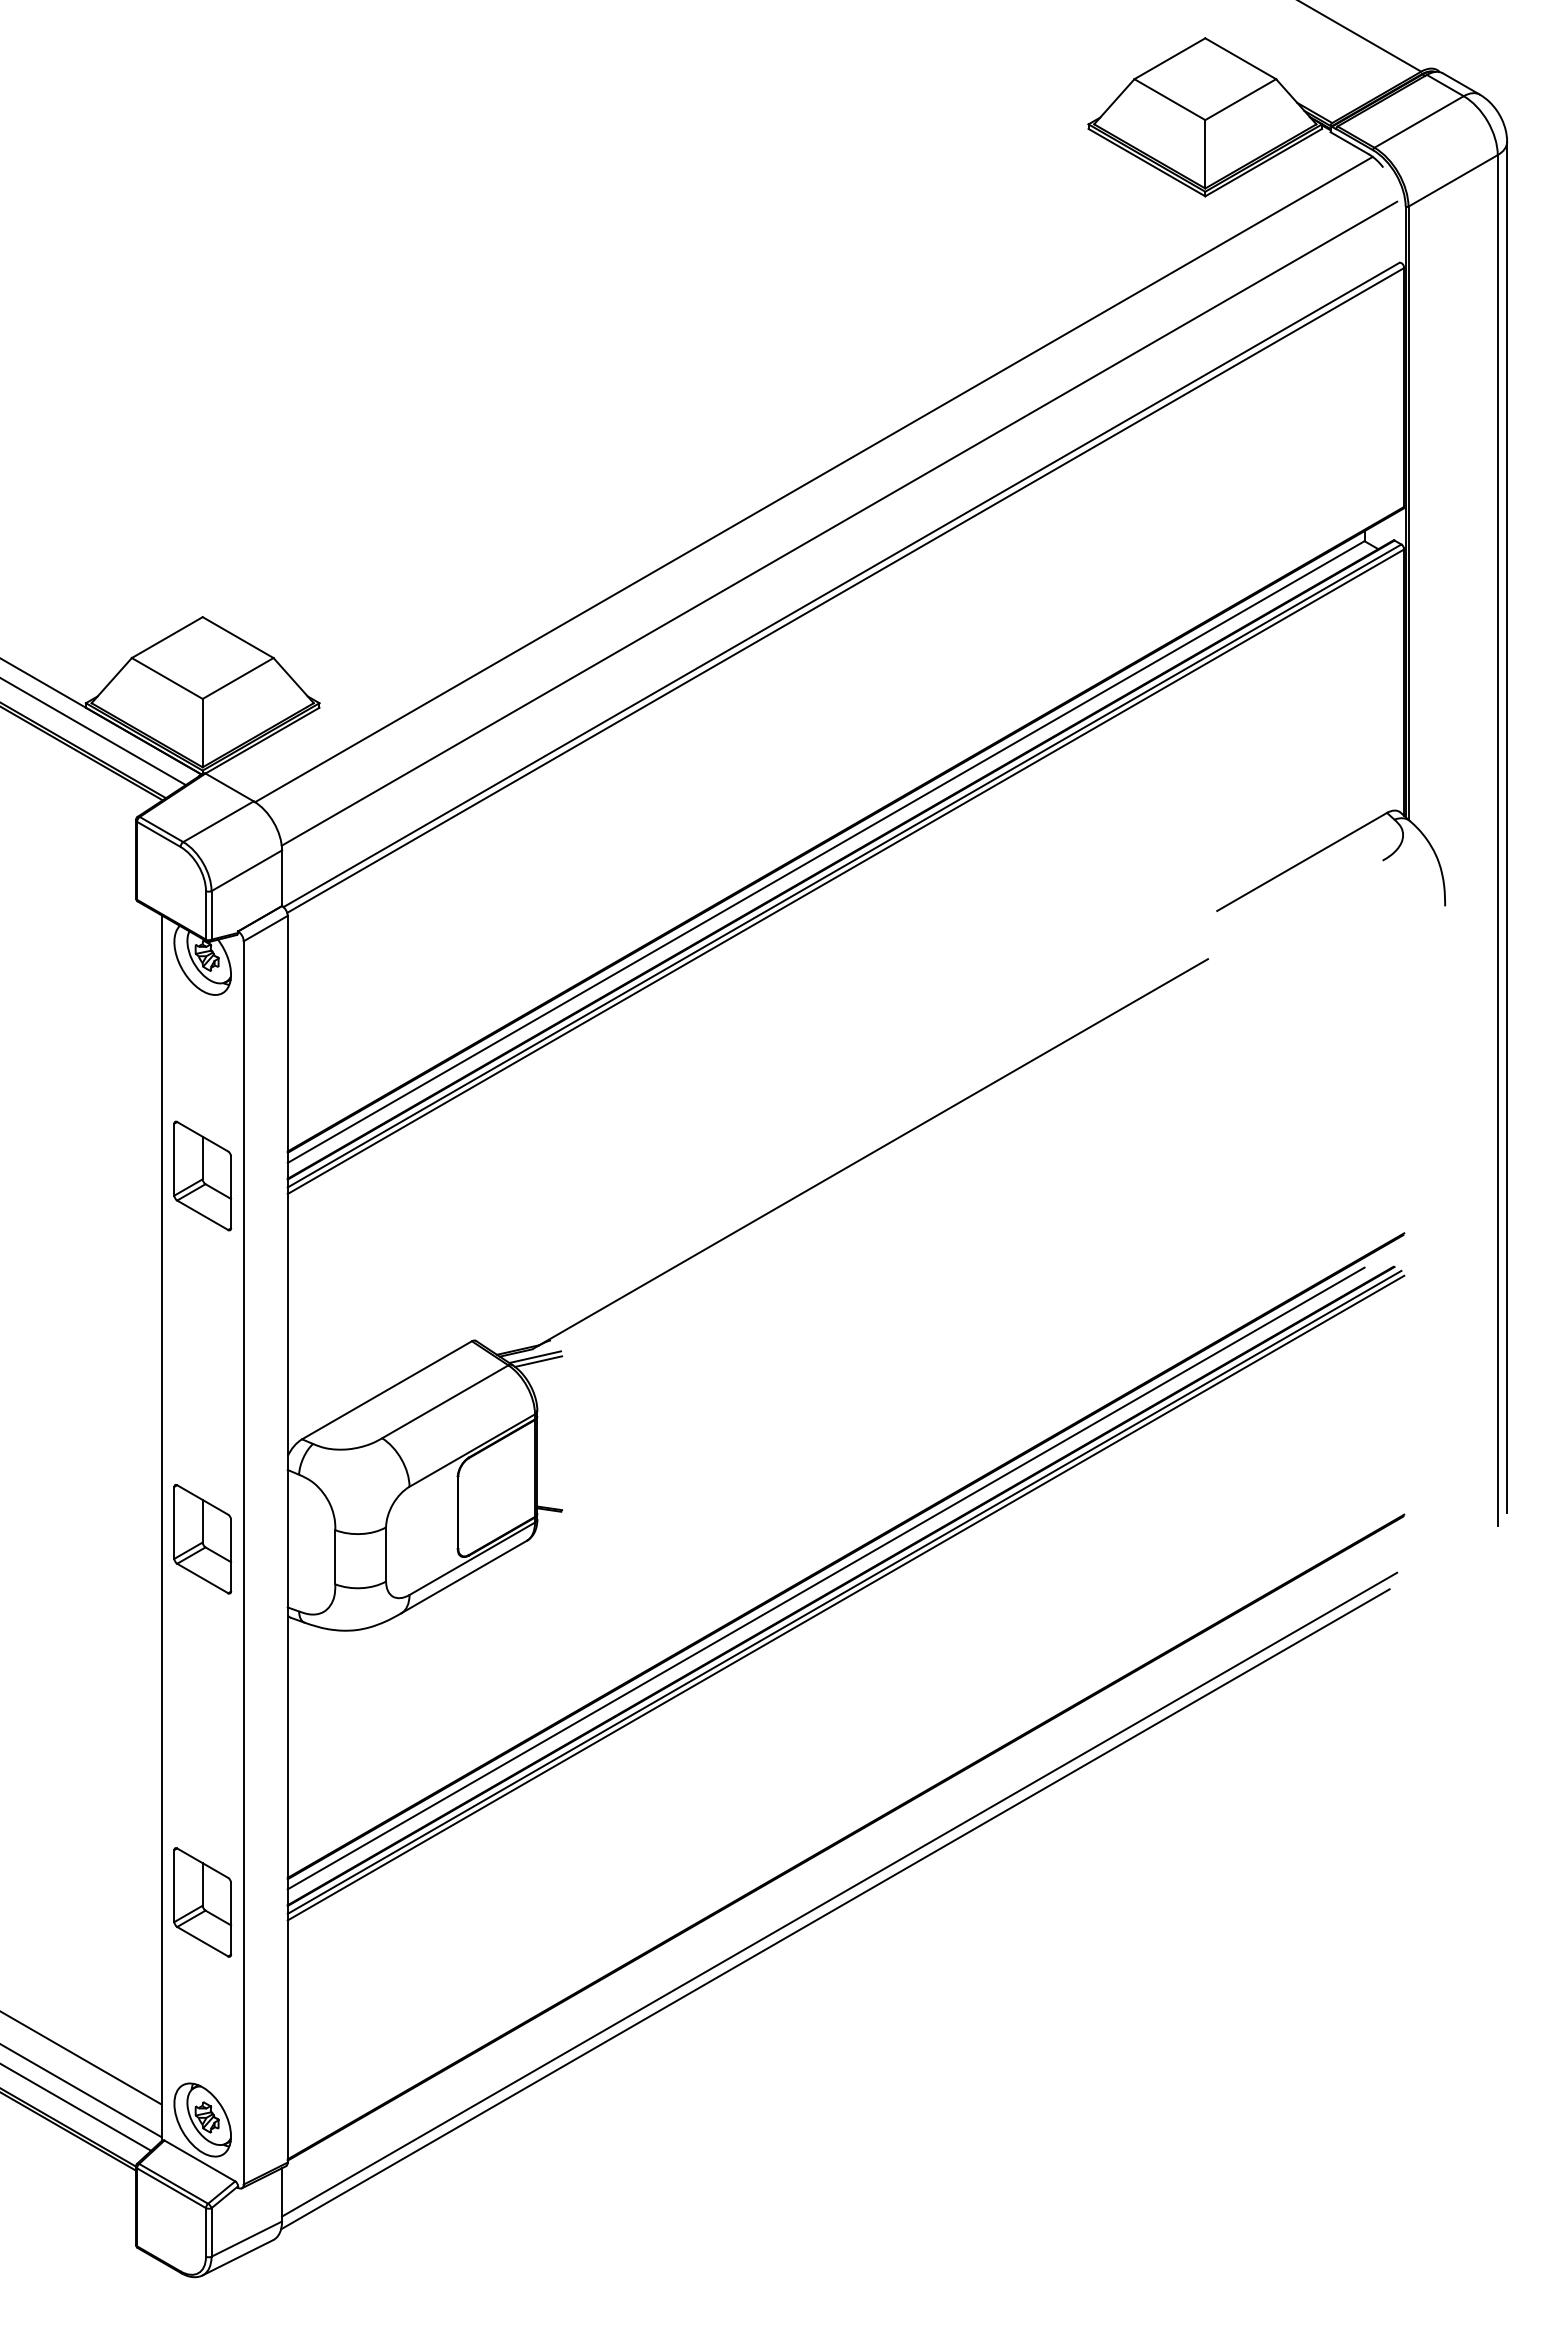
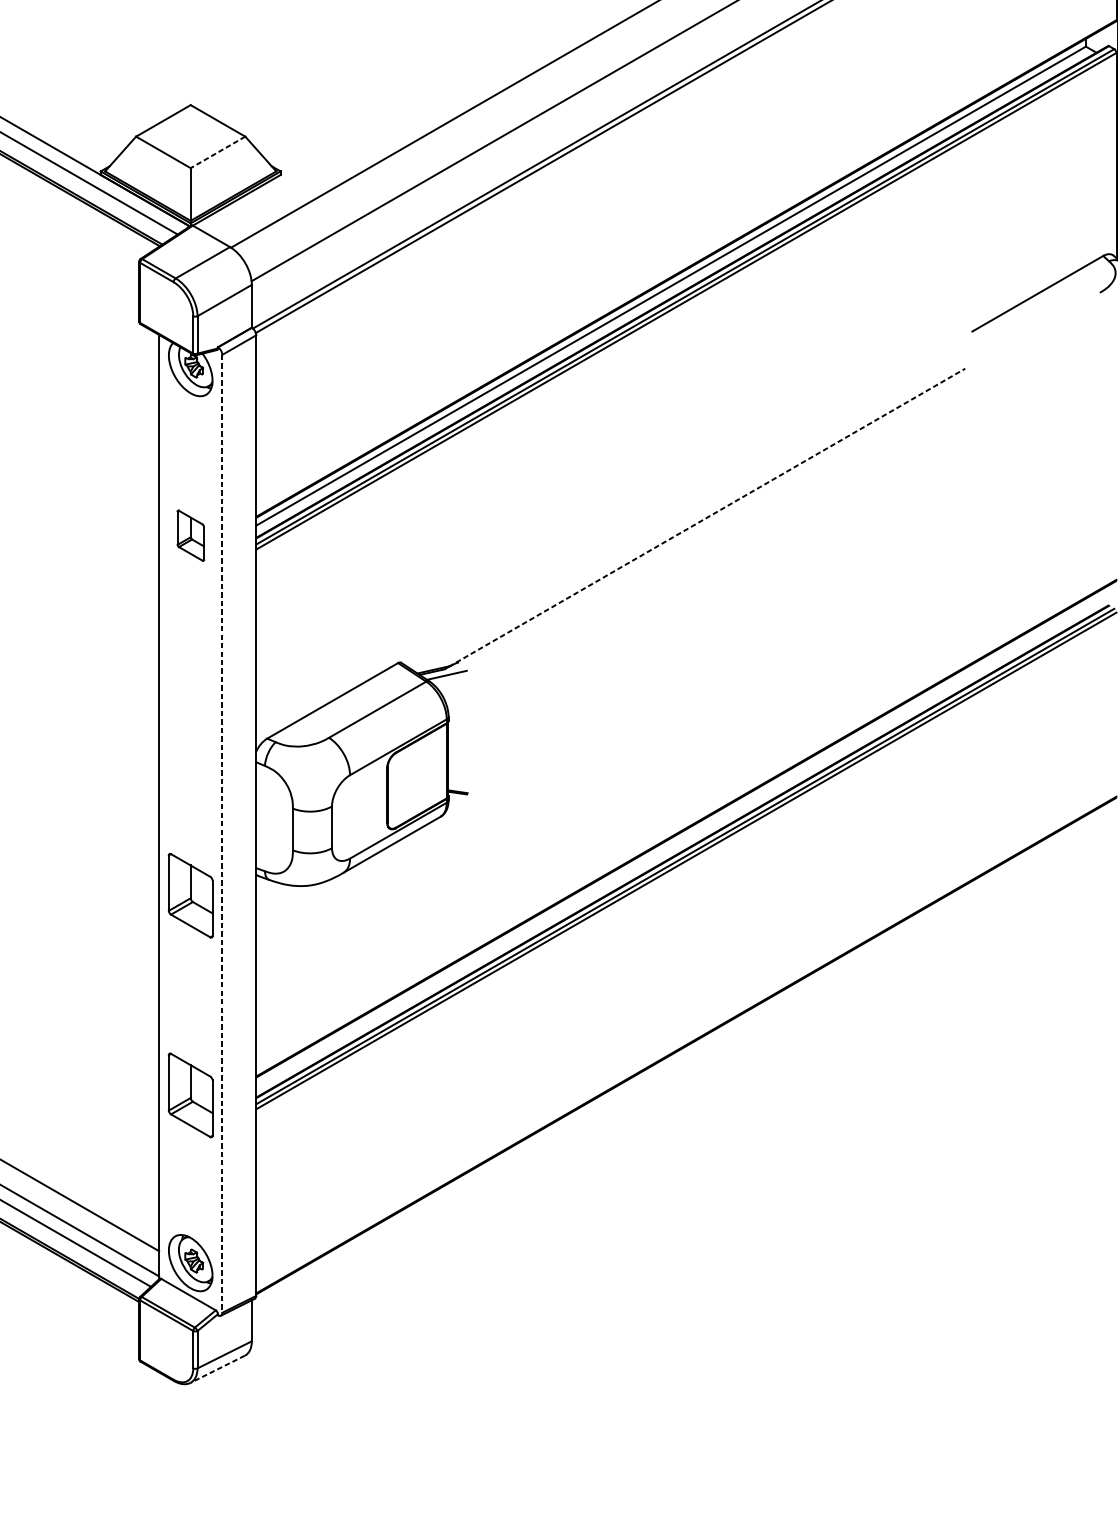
line: (238, 678) -> (218, 152), solid -> dashed
line: (873, 1152) -> (707, 517), solid -> dashed
part: (202, 1175) -> (190, 535), size x0.6
line: (538, 1361) -> (449, 678), removed
part: (202, 1539) -> (190, 895), moved
line: (243, 1562) -> (222, 833), solid -> dashed
line: (825, 1578) -> (670, 845), removed
line: (839, 1894) -> (681, 1089), removed
line: (835, 1909) -> (678, 1100), removed
line: (237, 2258) -> (217, 1369), solid -> dashed

